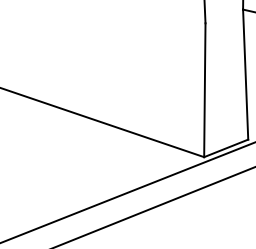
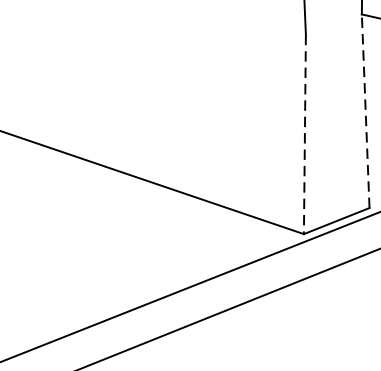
line: (245, 74) -> (365, 111), solid -> dashed
line: (204, 90) -> (304, 134), solid -> dashed

